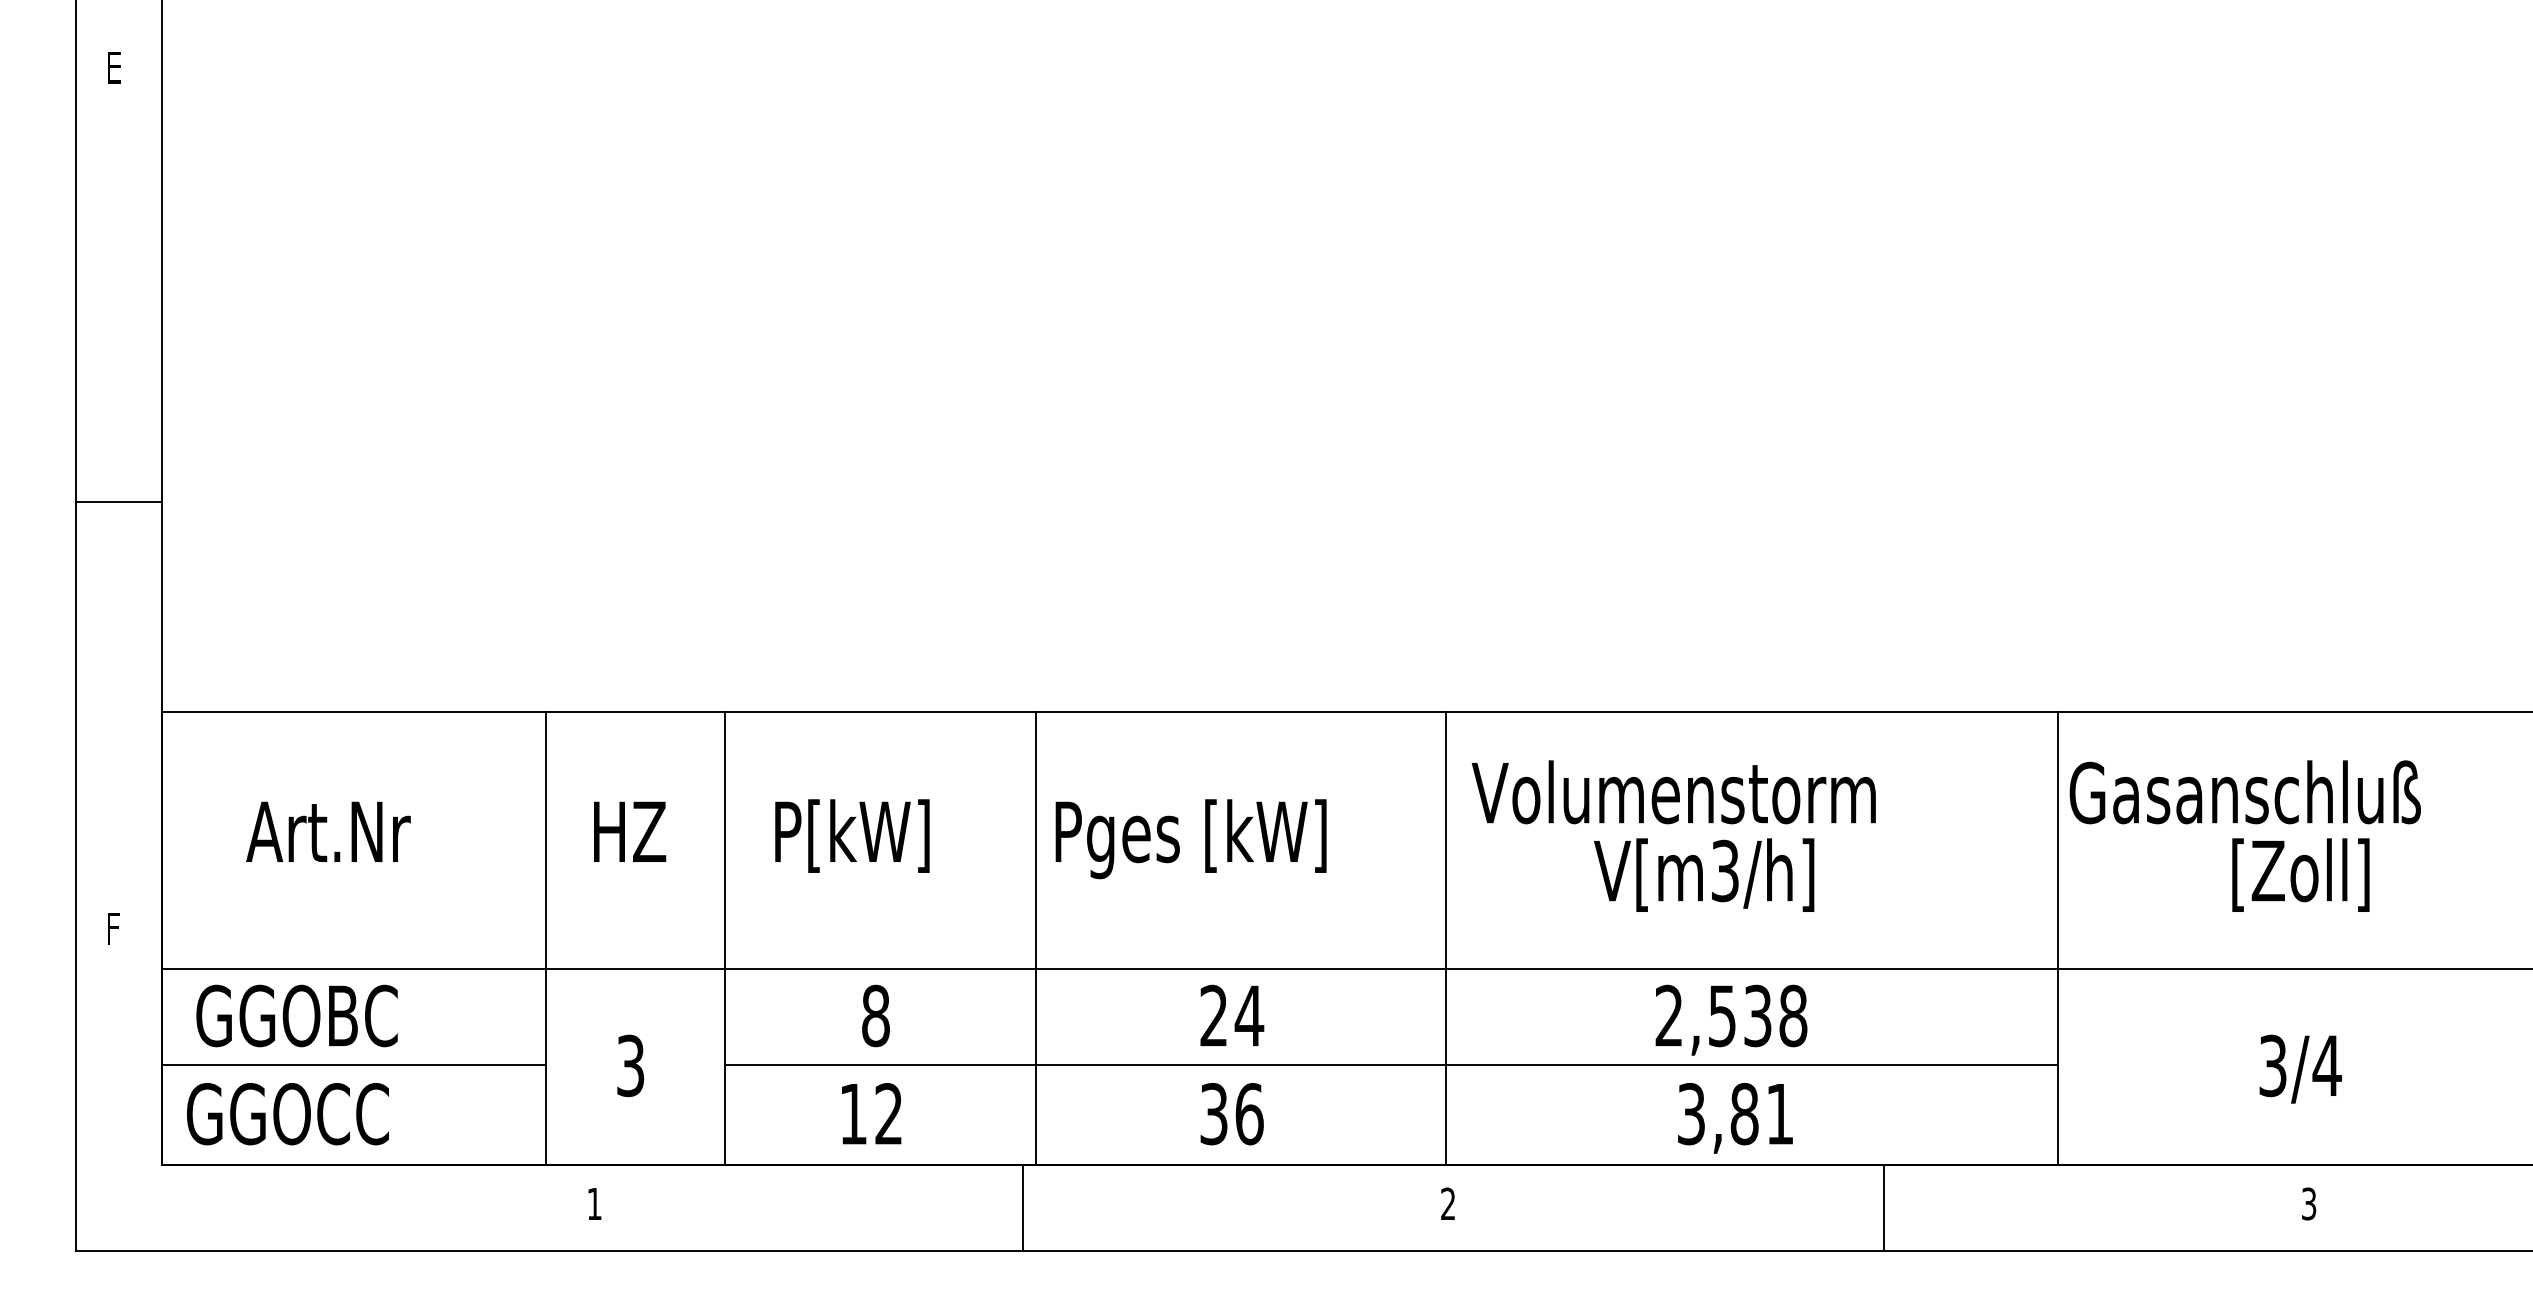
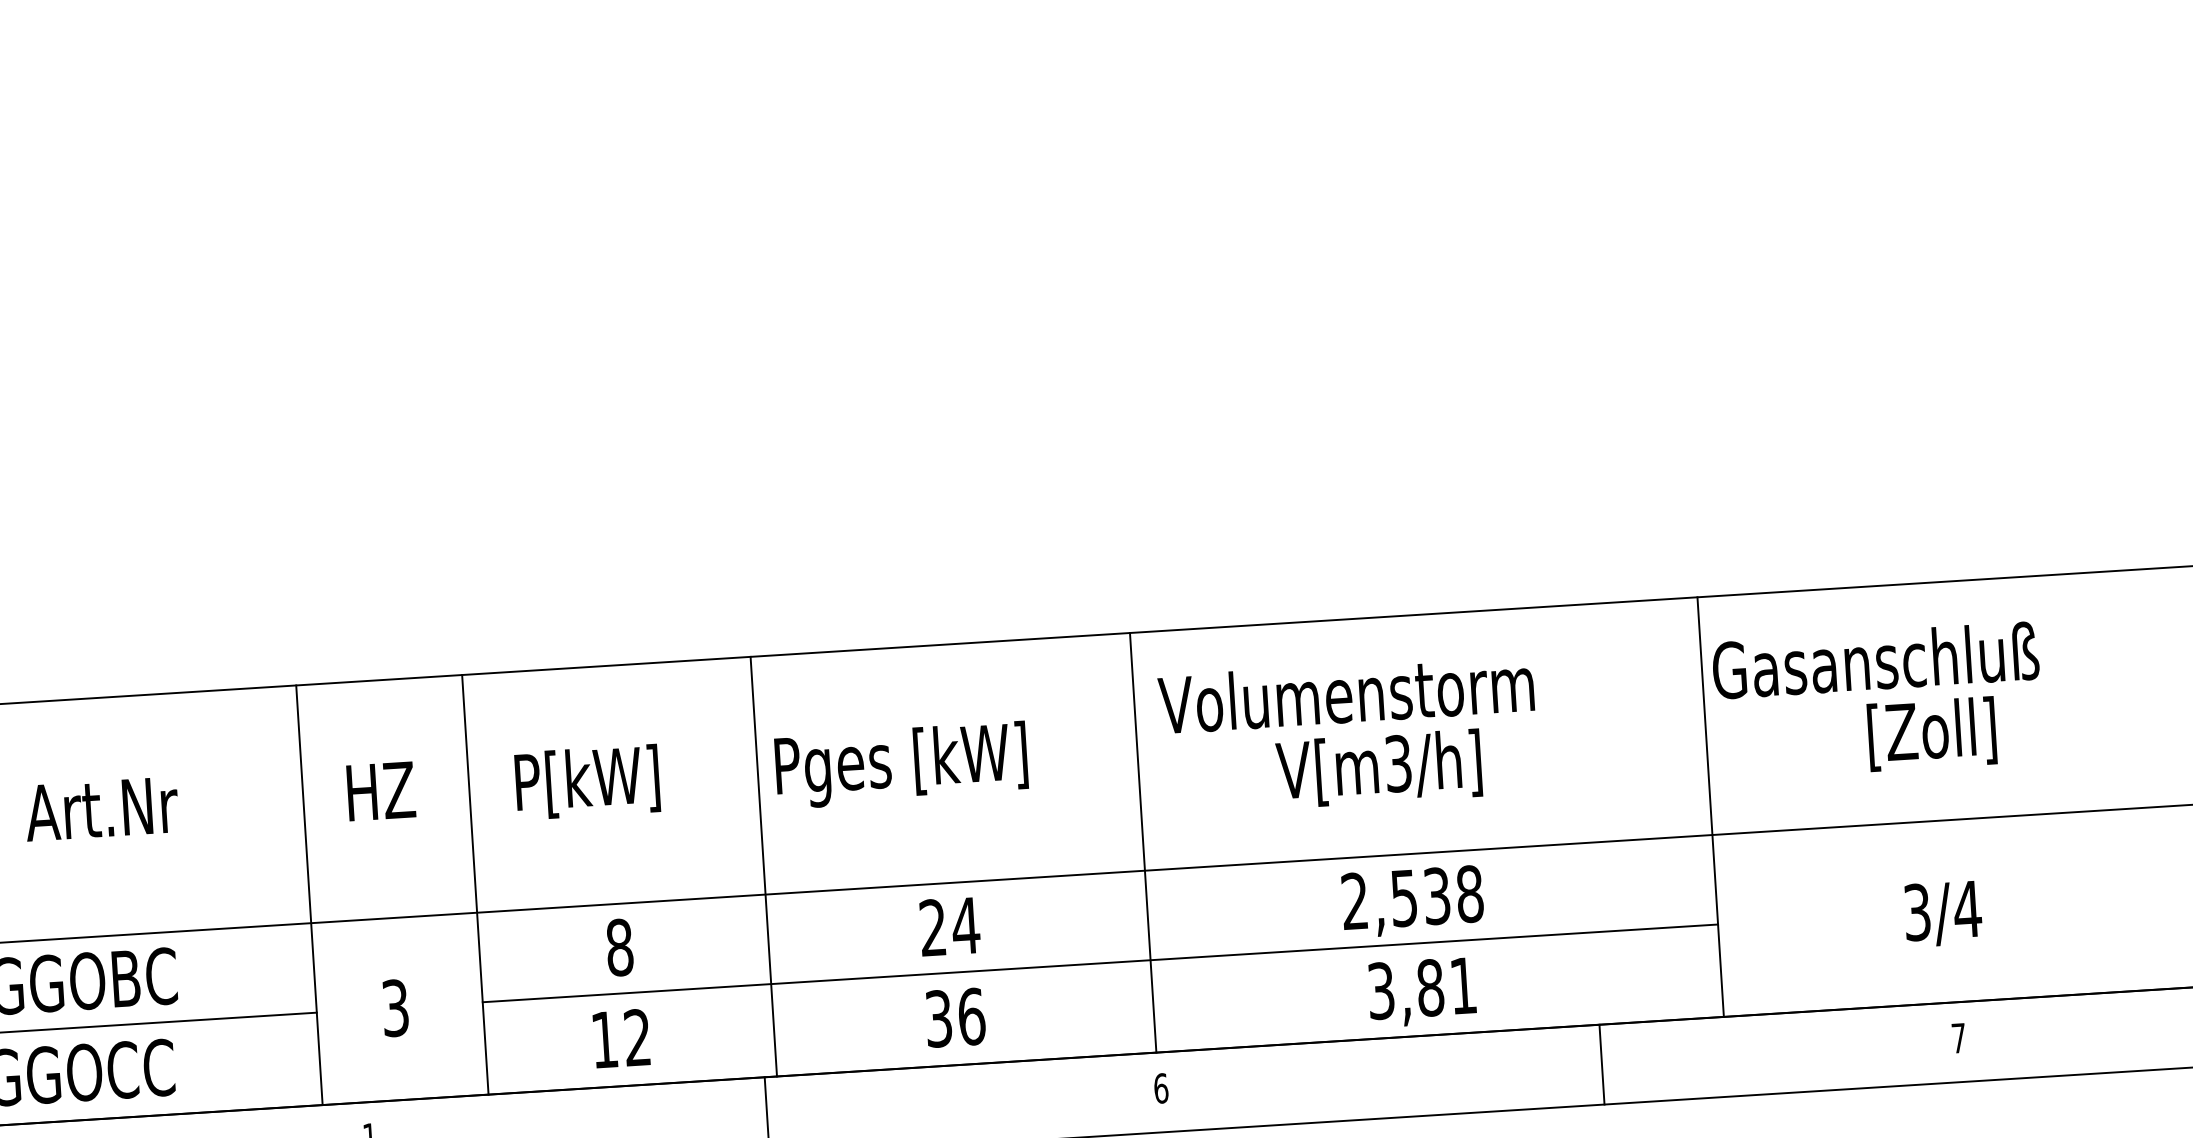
text: (1448, 1203) -> (1161, 1088), 2 -> 6
text: (2309, 1203) -> (1959, 1037), 3 -> 7
line: (1883, 1208) -> (1601, 1064), moved

